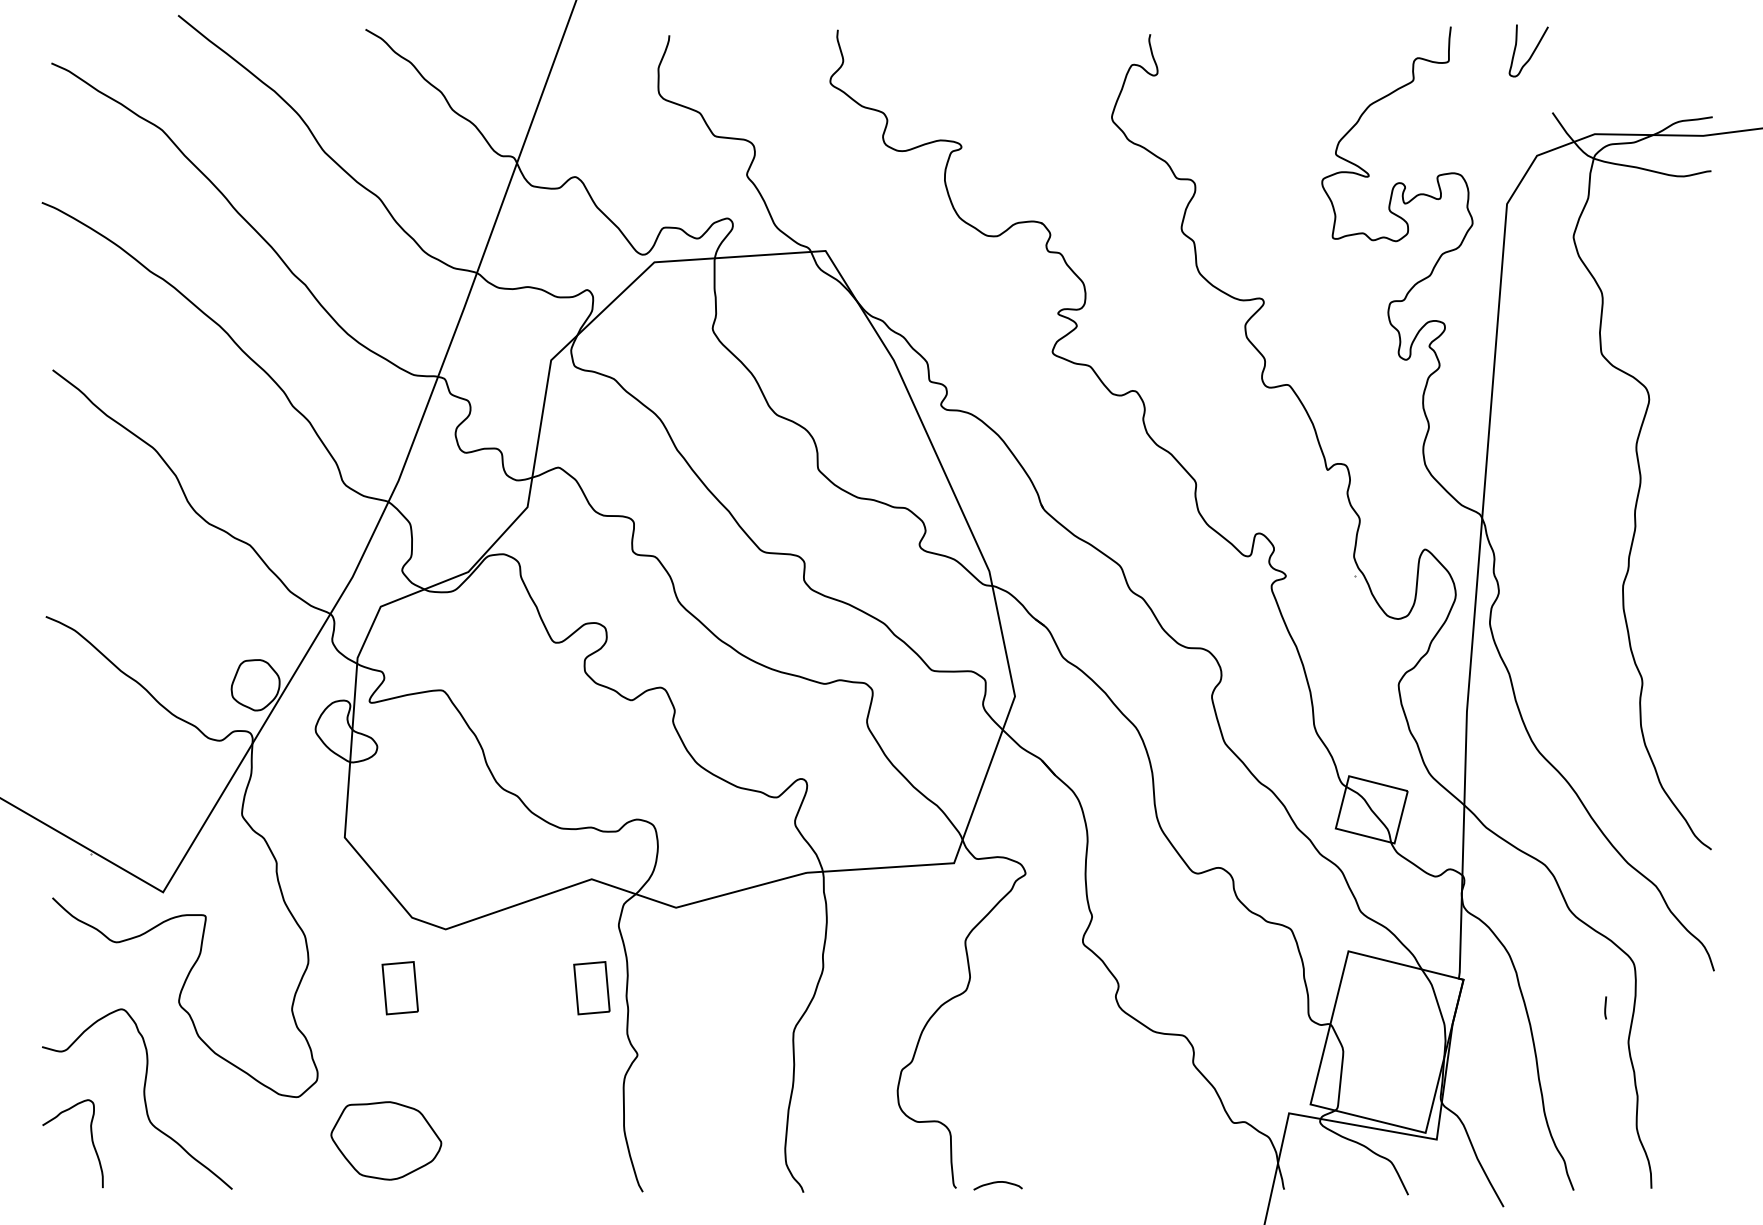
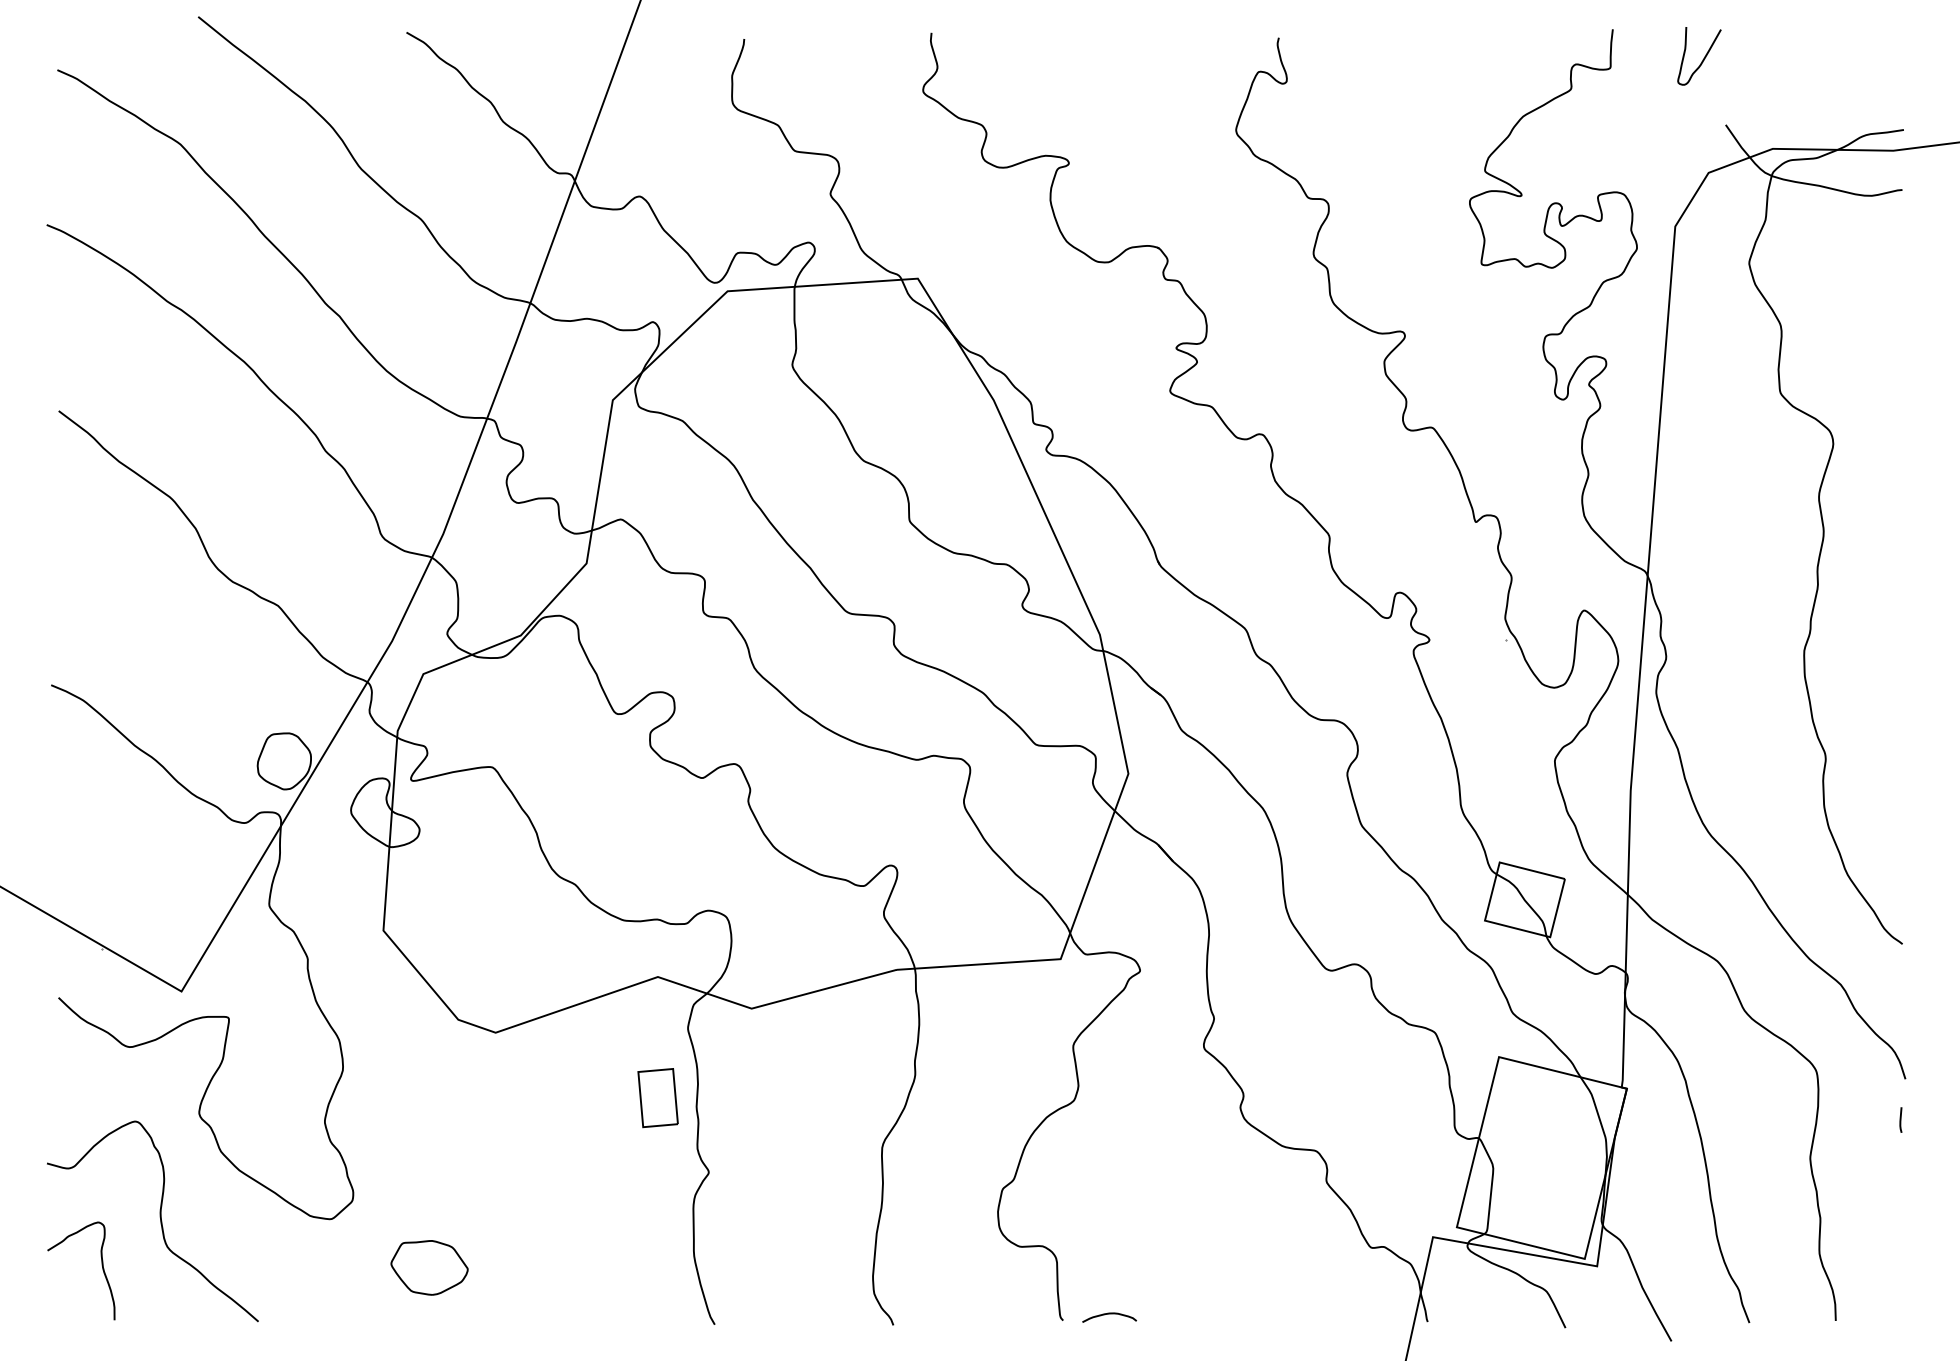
part: (399, 988) -> (444, 1098), removed
line: (1605, 1007) -> (1900, 1119), moved
part: (386, 1140) -> (429, 1267), size x0.62

